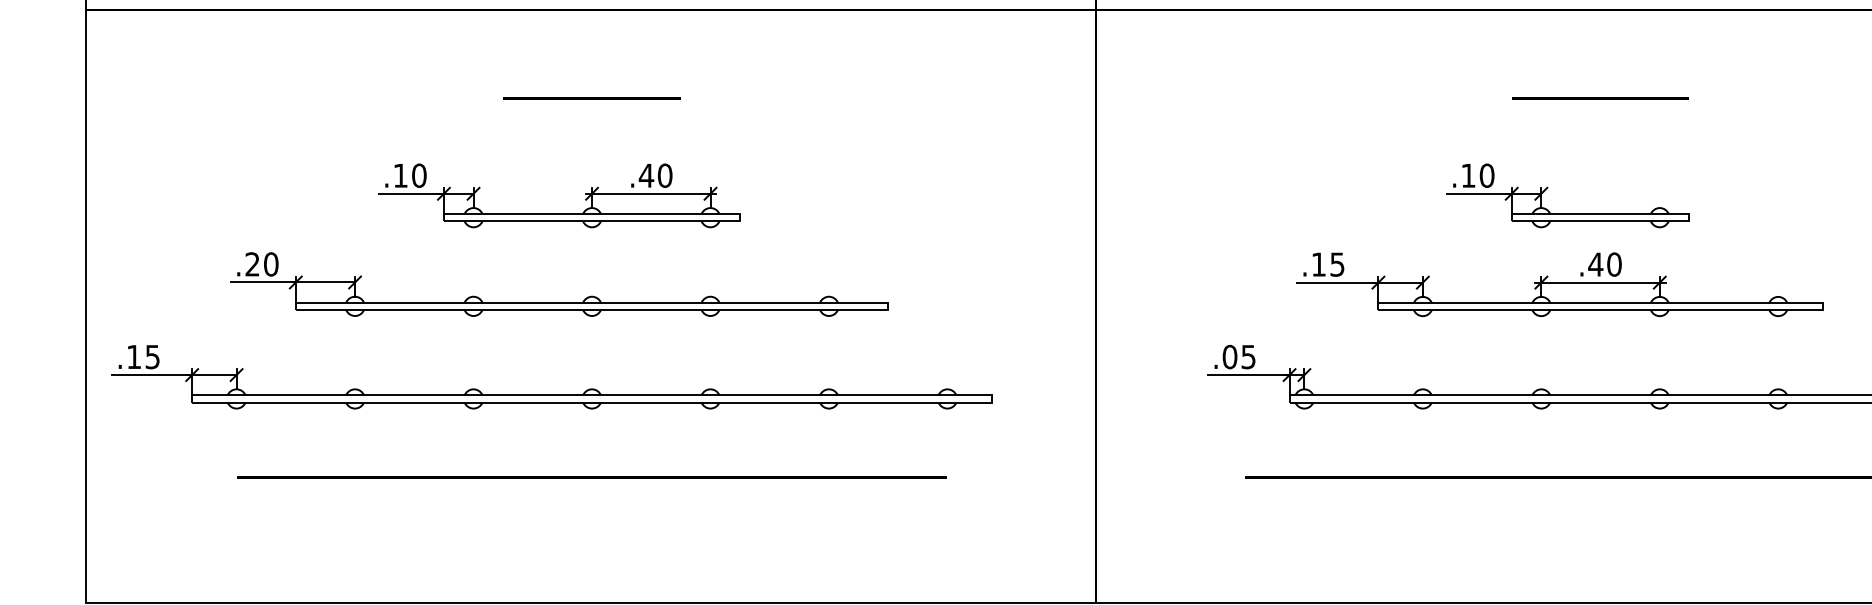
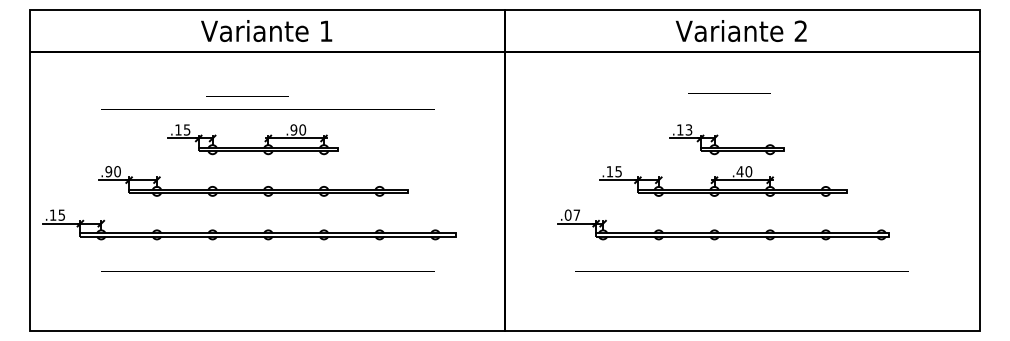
line: (592, 98) -> (247, 96), moved
line: (1600, 98) -> (729, 93), moved
line: (590, 132) -> (267, 109), added
text: (417, 174) -> (186, 129), .10 -> .15
text: (645, 174) -> (293, 129), .40 -> .90
text: (1486, 174) -> (688, 129), .10 -> .13
text: (251, 264) -> (108, 171), .20 -> .90
text: (1247, 355) -> (576, 214), .05 -> .07

